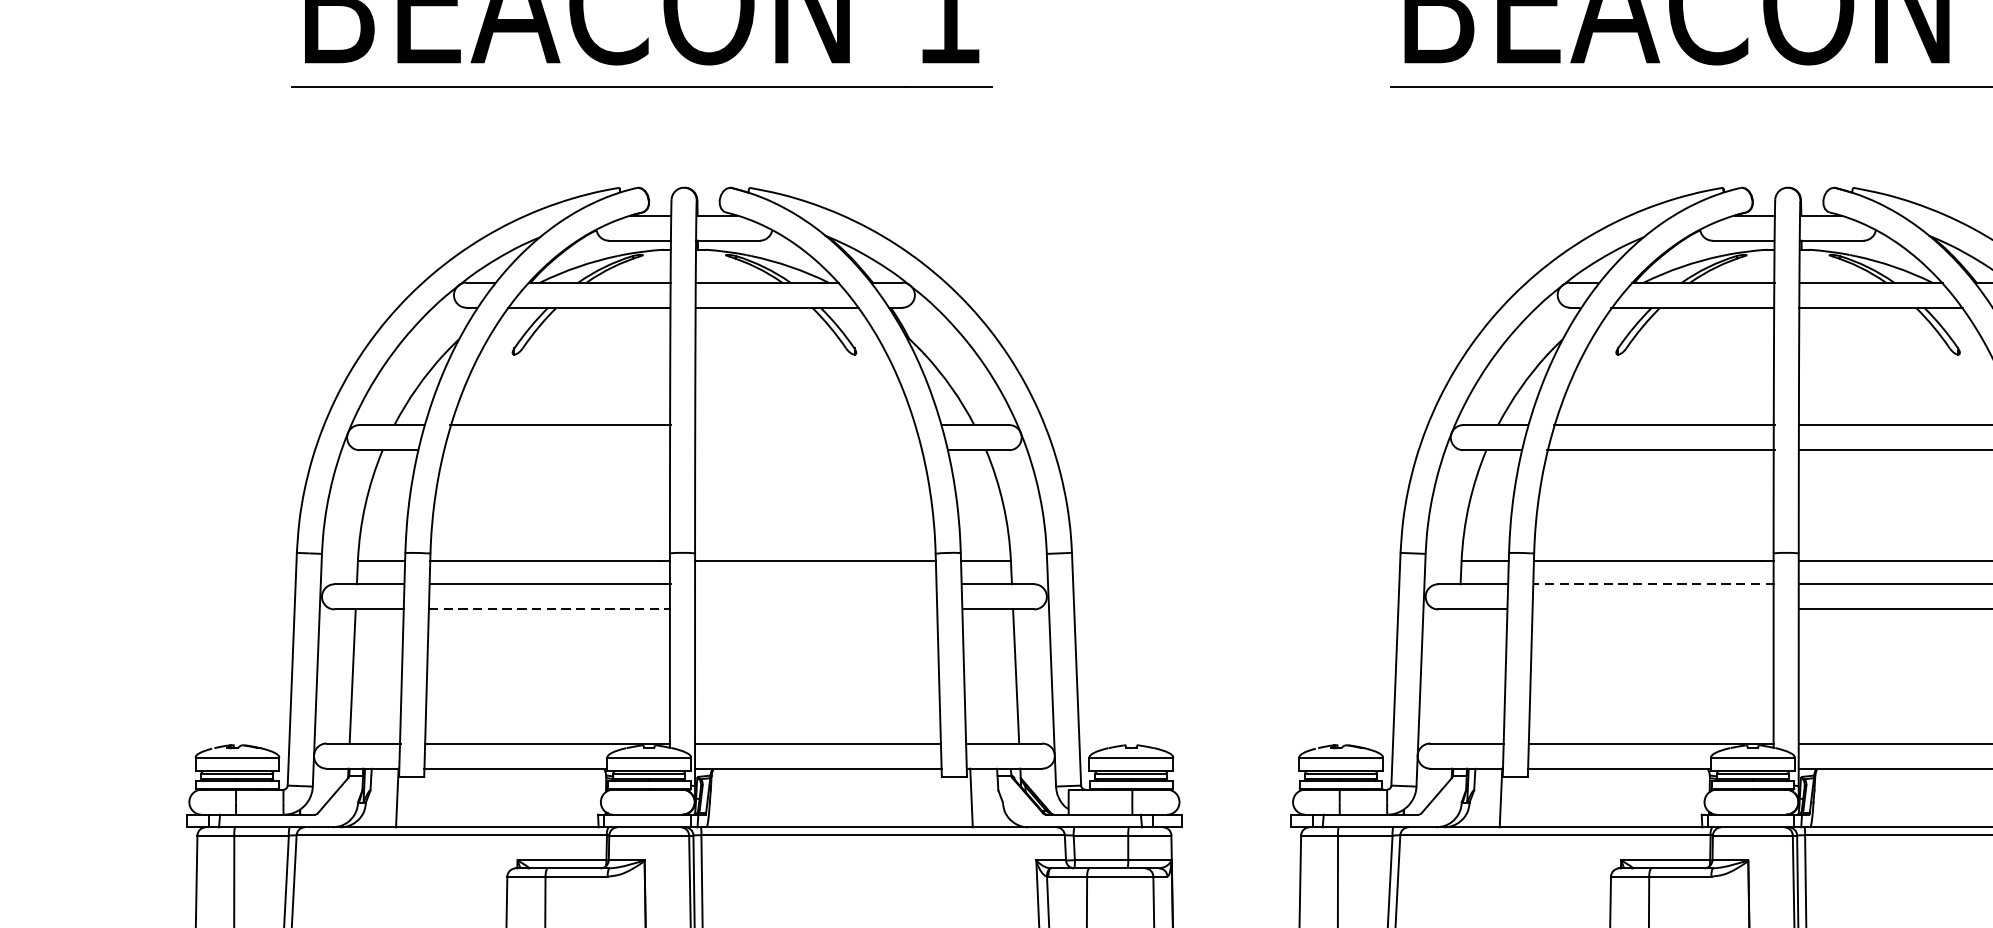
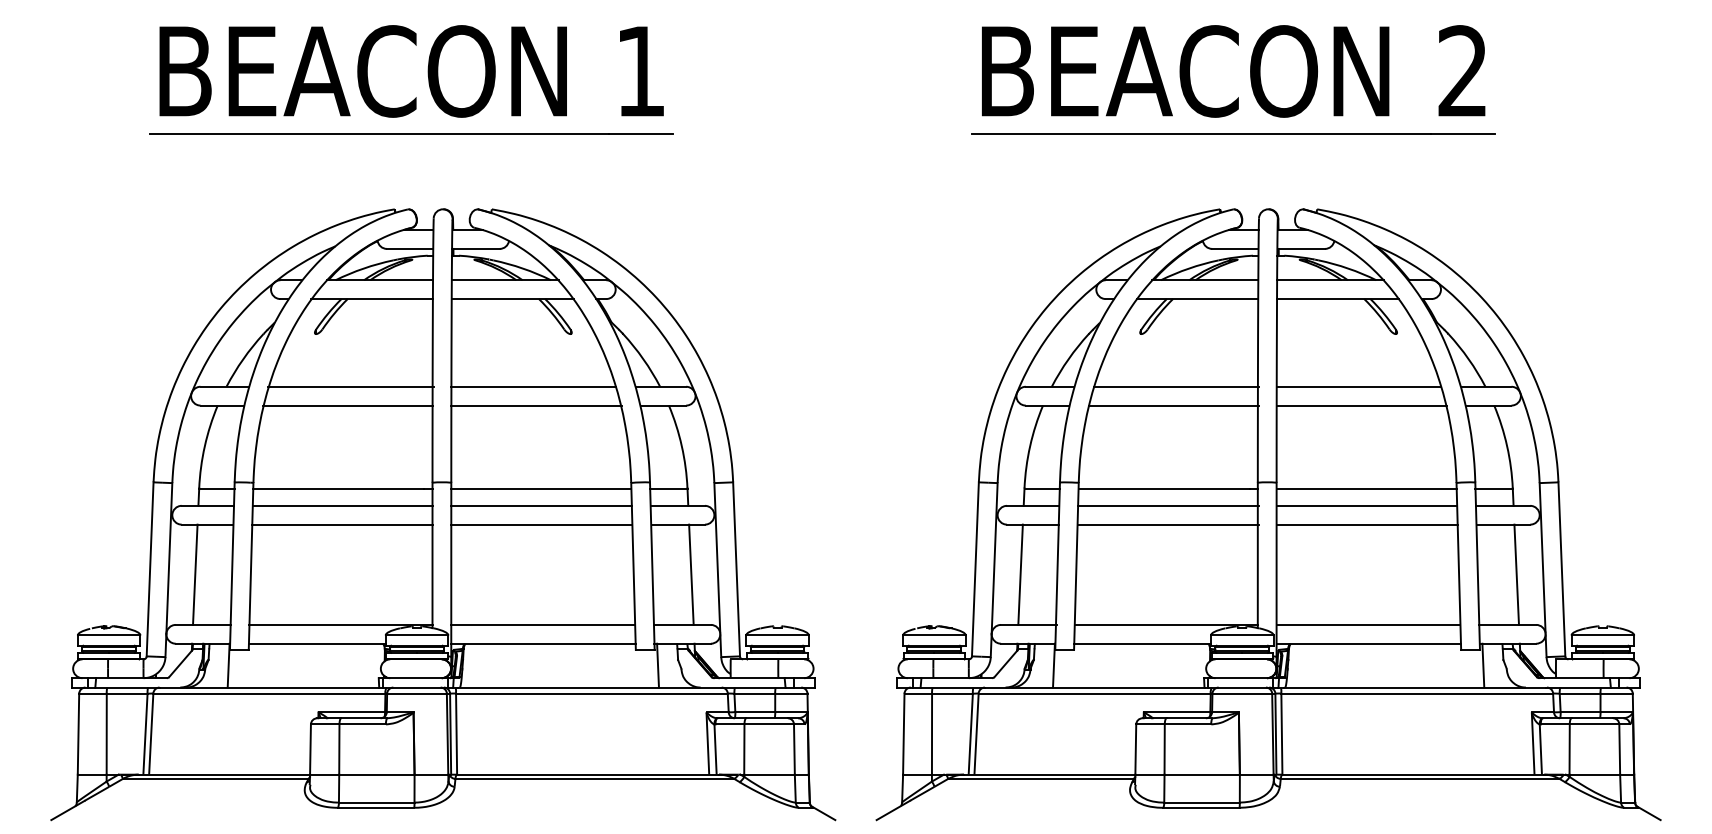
line: (804, 424) -> (533, 386), added
line: (557, 450) -> (348, 405), added
line: (808, 450) -> (536, 405), added
line: (815, 583) -> (541, 505), added
line: (1652, 583) -> (1167, 505), dashed -> solid
line: (549, 609) -> (342, 524), dashed -> solid
line: (815, 609) -> (541, 524), added
line: (1652, 609) -> (1167, 524), added
line: (1456, 676) -> (1020, 574), added

